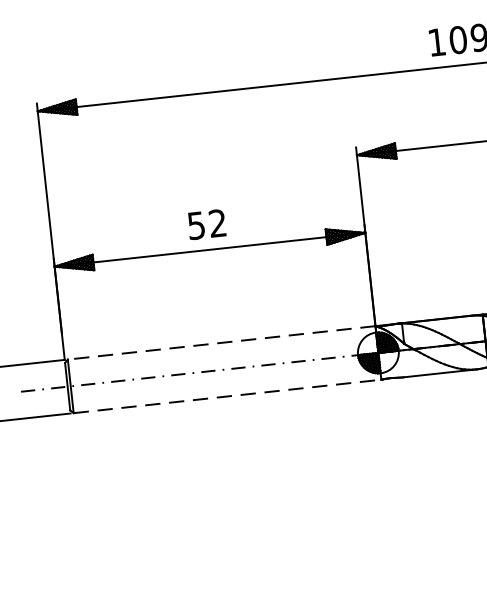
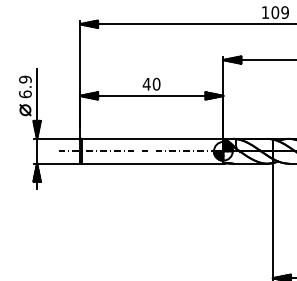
text: (206, 222) -> (151, 83), 52 -> 40
line: (221, 341) -> (152, 138), dashed -> solid
line: (227, 396) -> (152, 163), dashed -> solid

